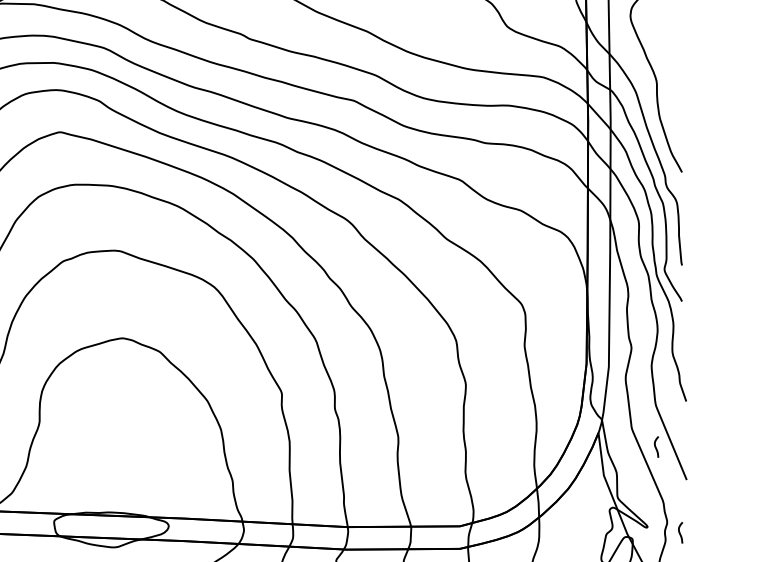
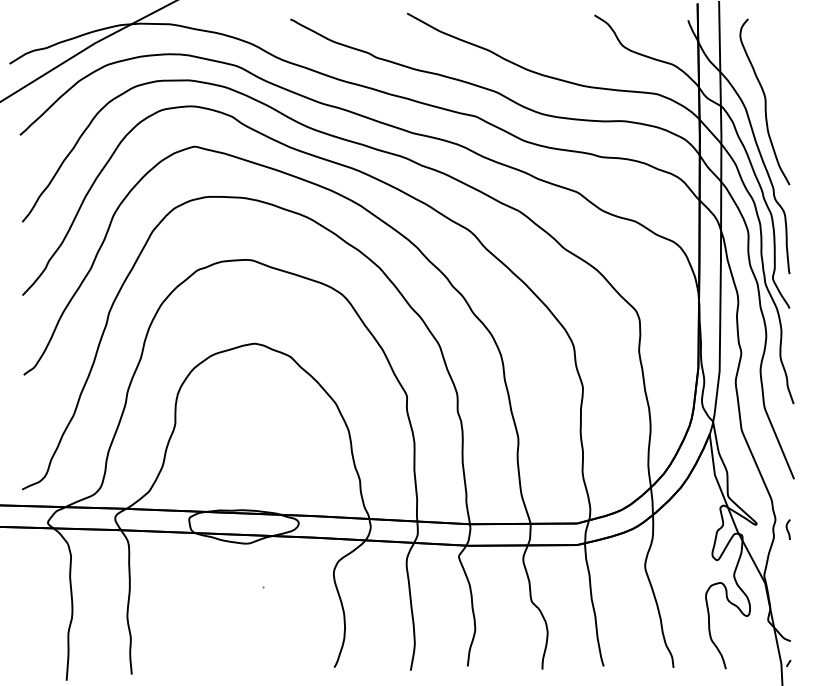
curve: (655, 446) -> (764, 447), removed

